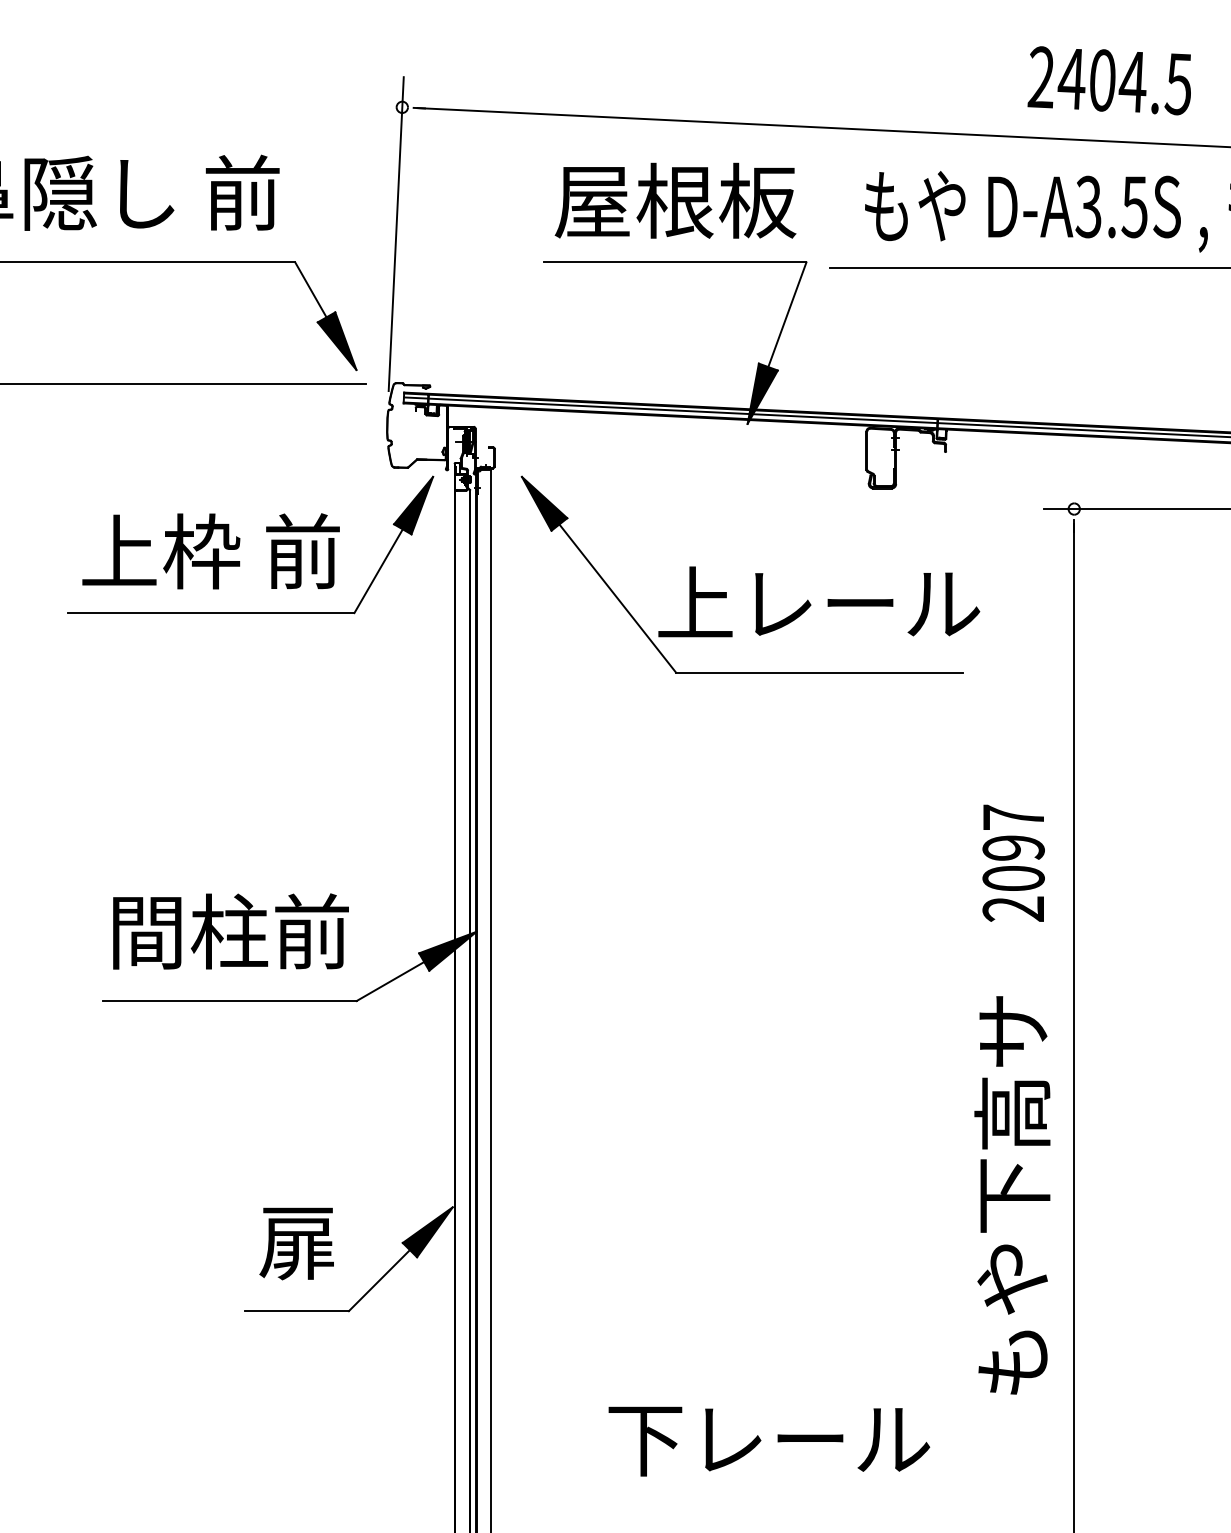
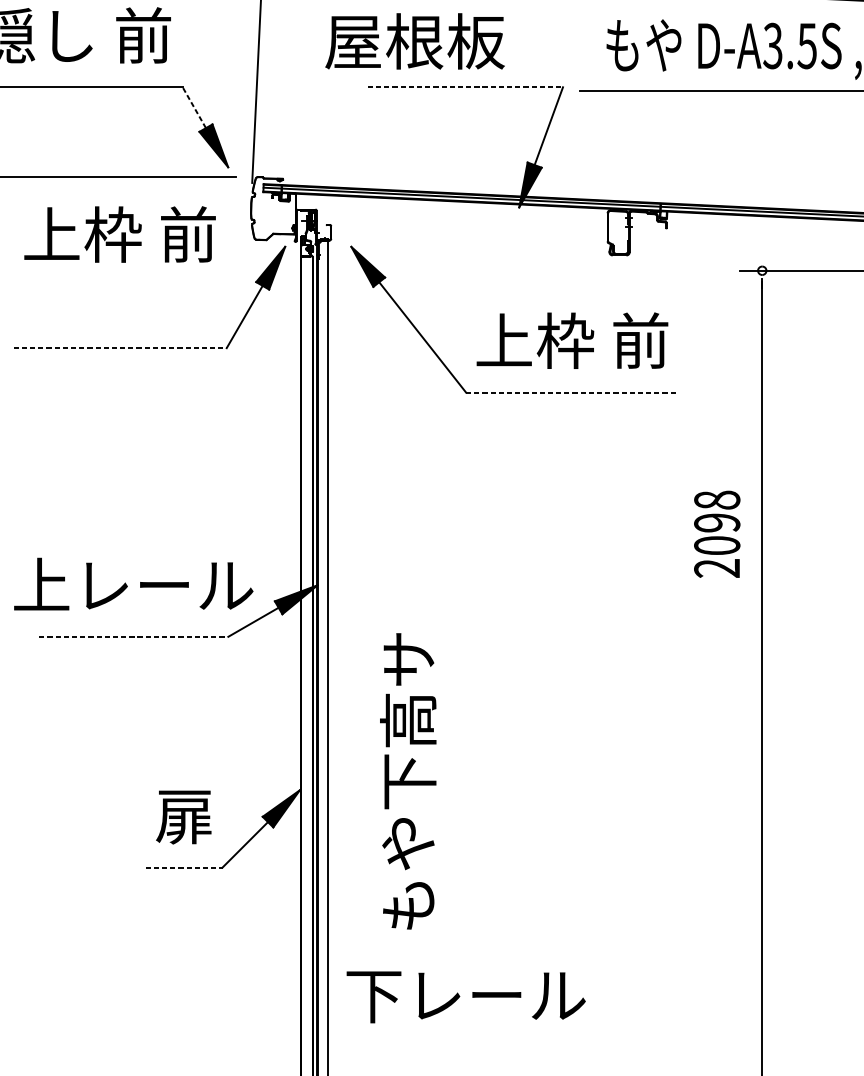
text: (675, 200) -> (414, 41), moved
line: (675, 262) -> (465, 87), solid -> dashed
line: (310, 289) -> (194, 107), solid -> dashed
text: (210, 551) -> (119, 234), moved
text: (819, 603) -> (572, 341), 上レール -> 上枠 前
line: (211, 613) -> (120, 348), solid -> dashed
line: (819, 672) -> (572, 392), solid -> dashed
text: (1013, 817) -> (717, 500), 2097 -> 2098
text: (229, 931) -> (133, 585), 間柱前 -> 上レール
line: (230, 1001) -> (134, 637), solid -> dashed
text: (1012, 1195) -> (408, 781), moved
line: (297, 1311) -> (184, 867), solid -> dashed
text: (769, 1441) -> (466, 997), moved

